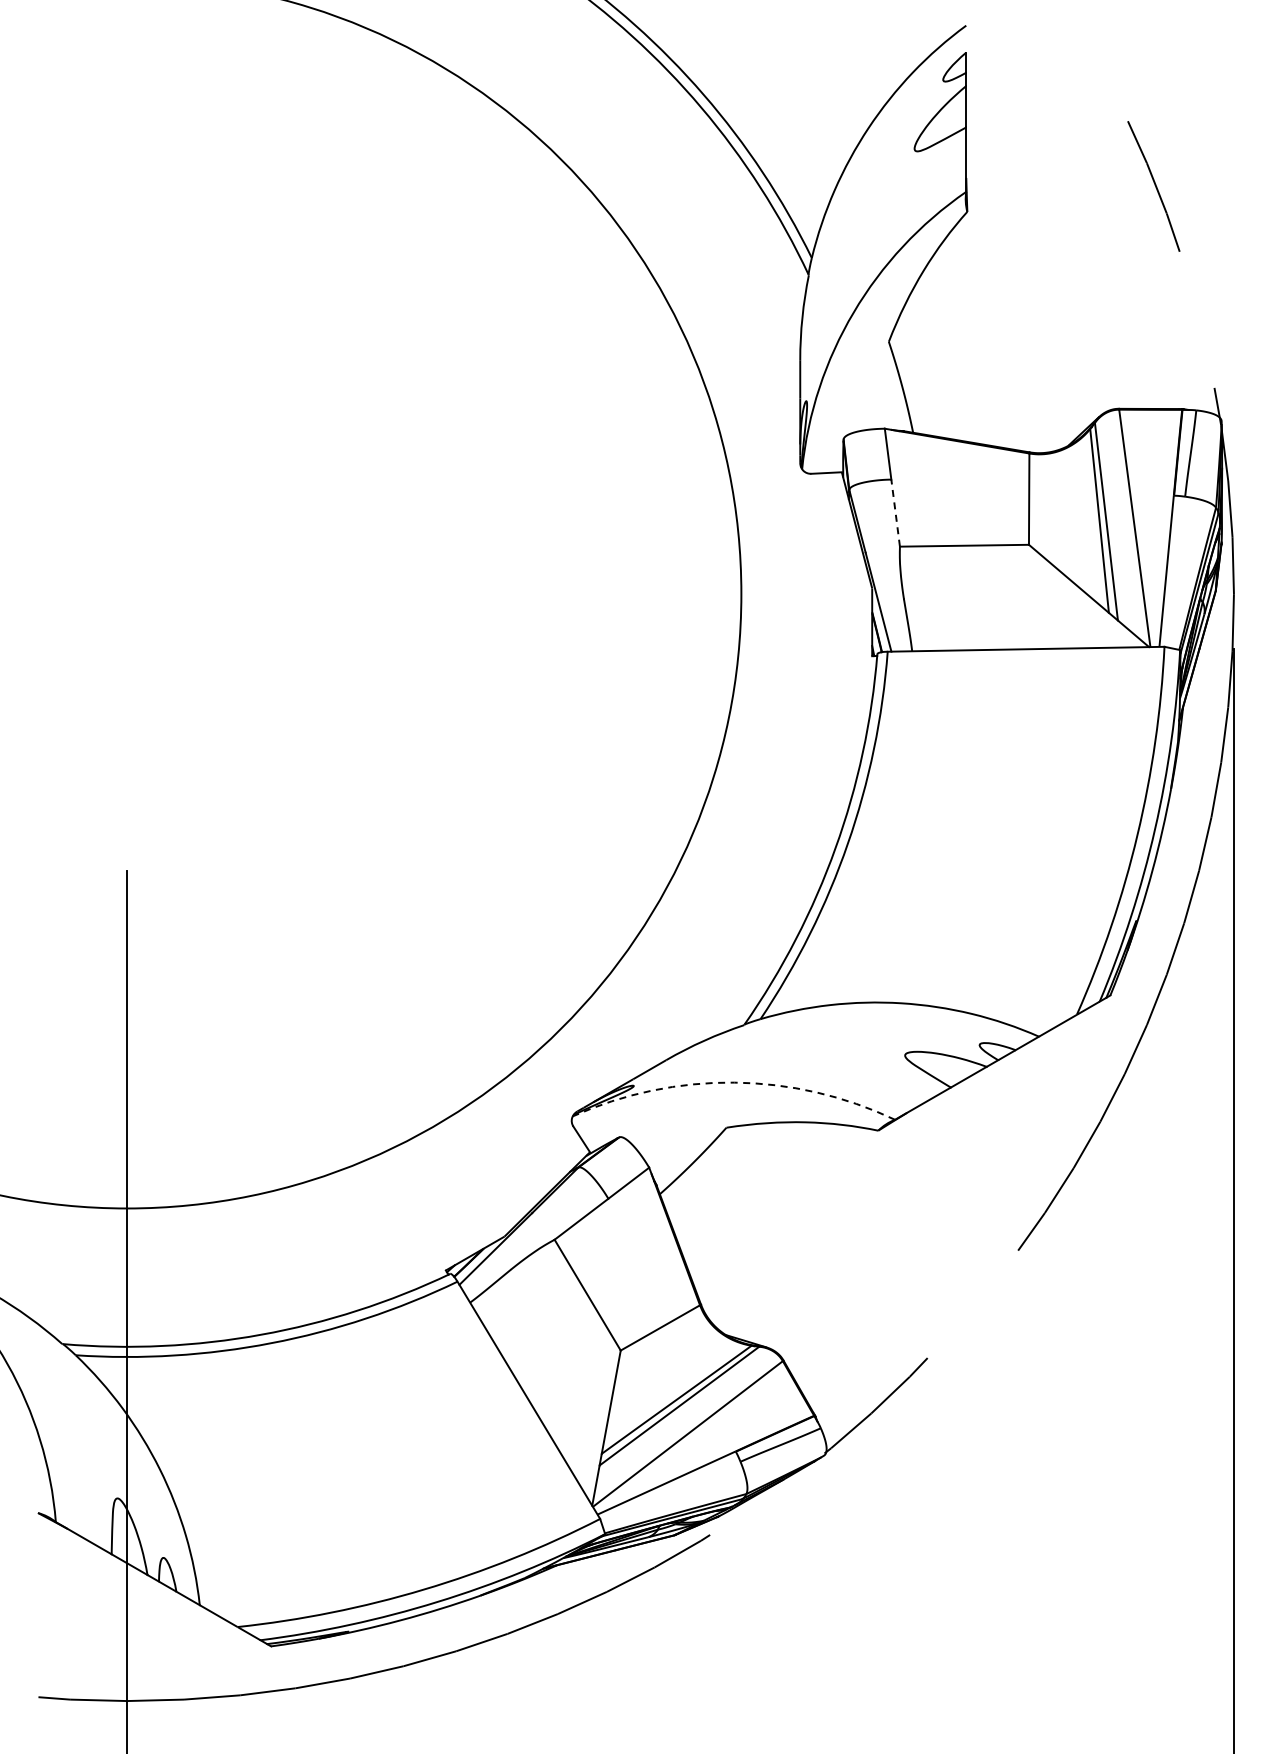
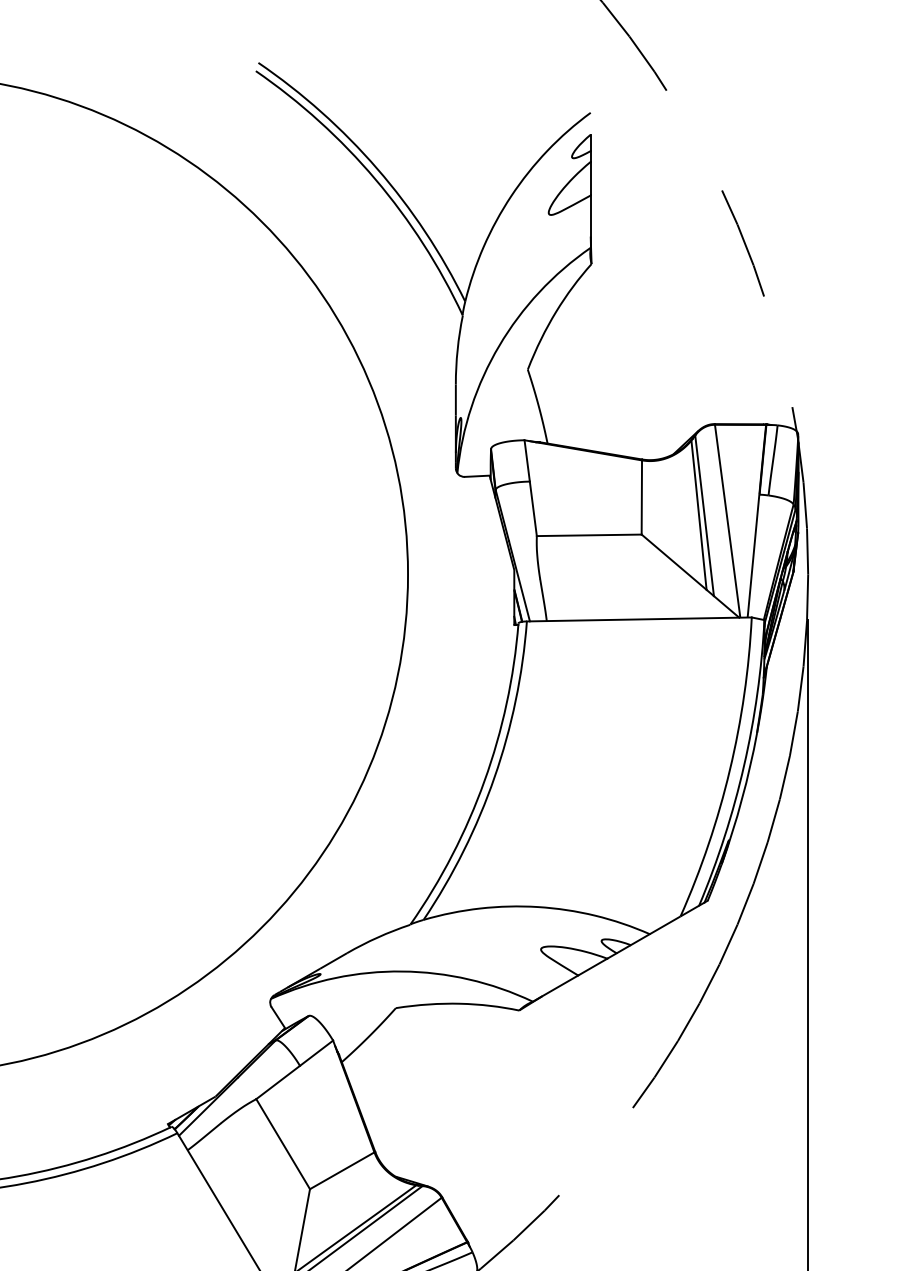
line: (895, 513) -> (533, 509), dashed -> solid
arc: (734, 1082) -> (402, 971), dashed -> solid

